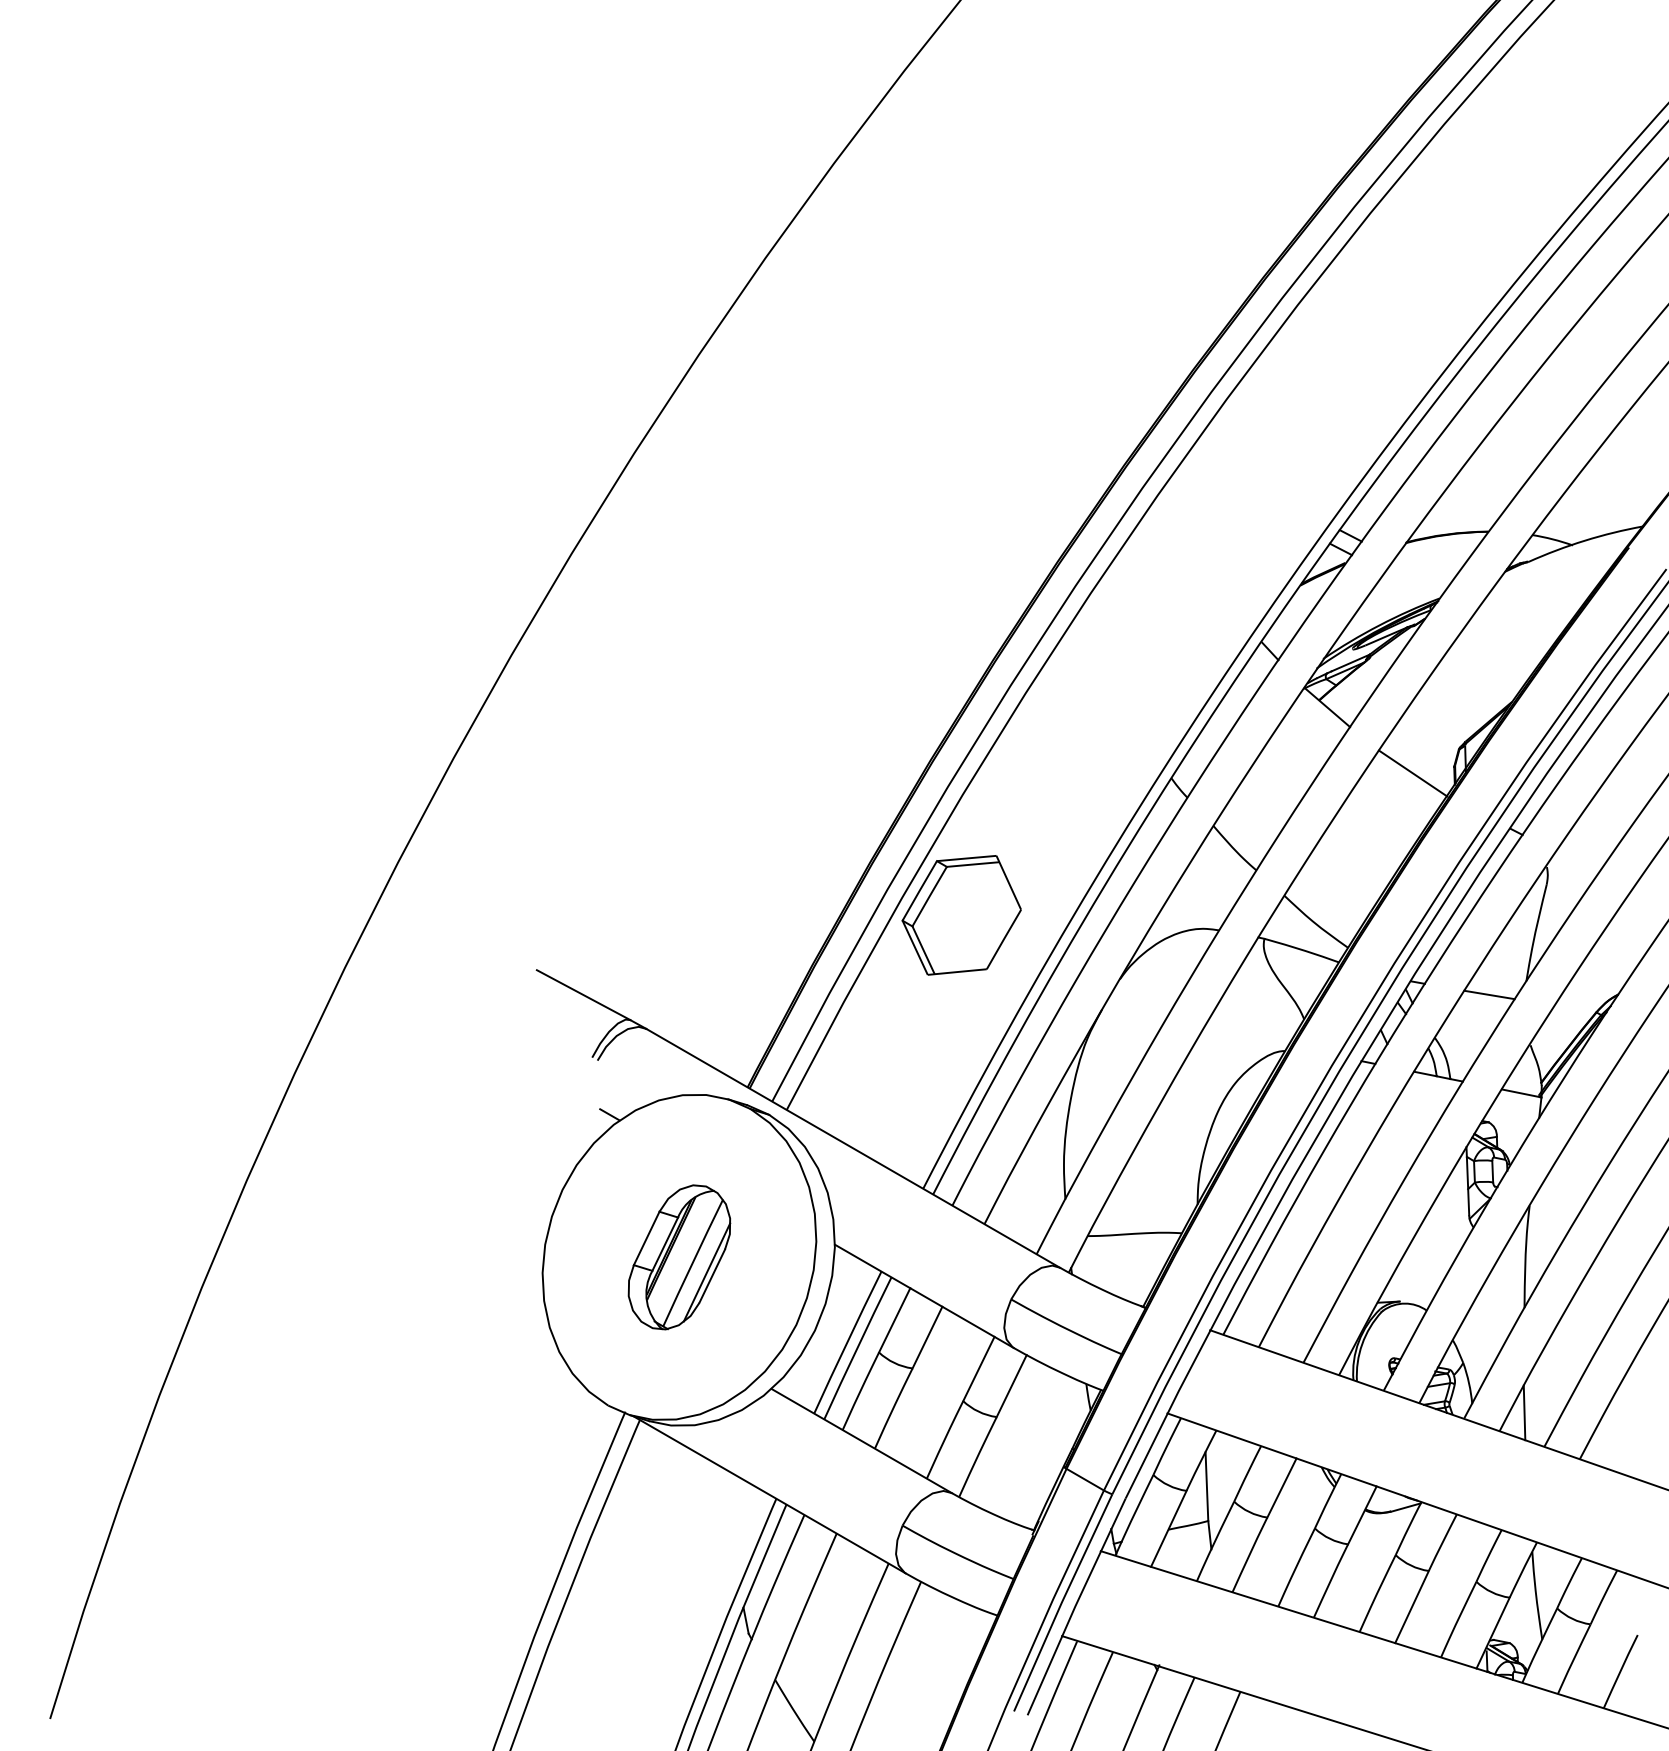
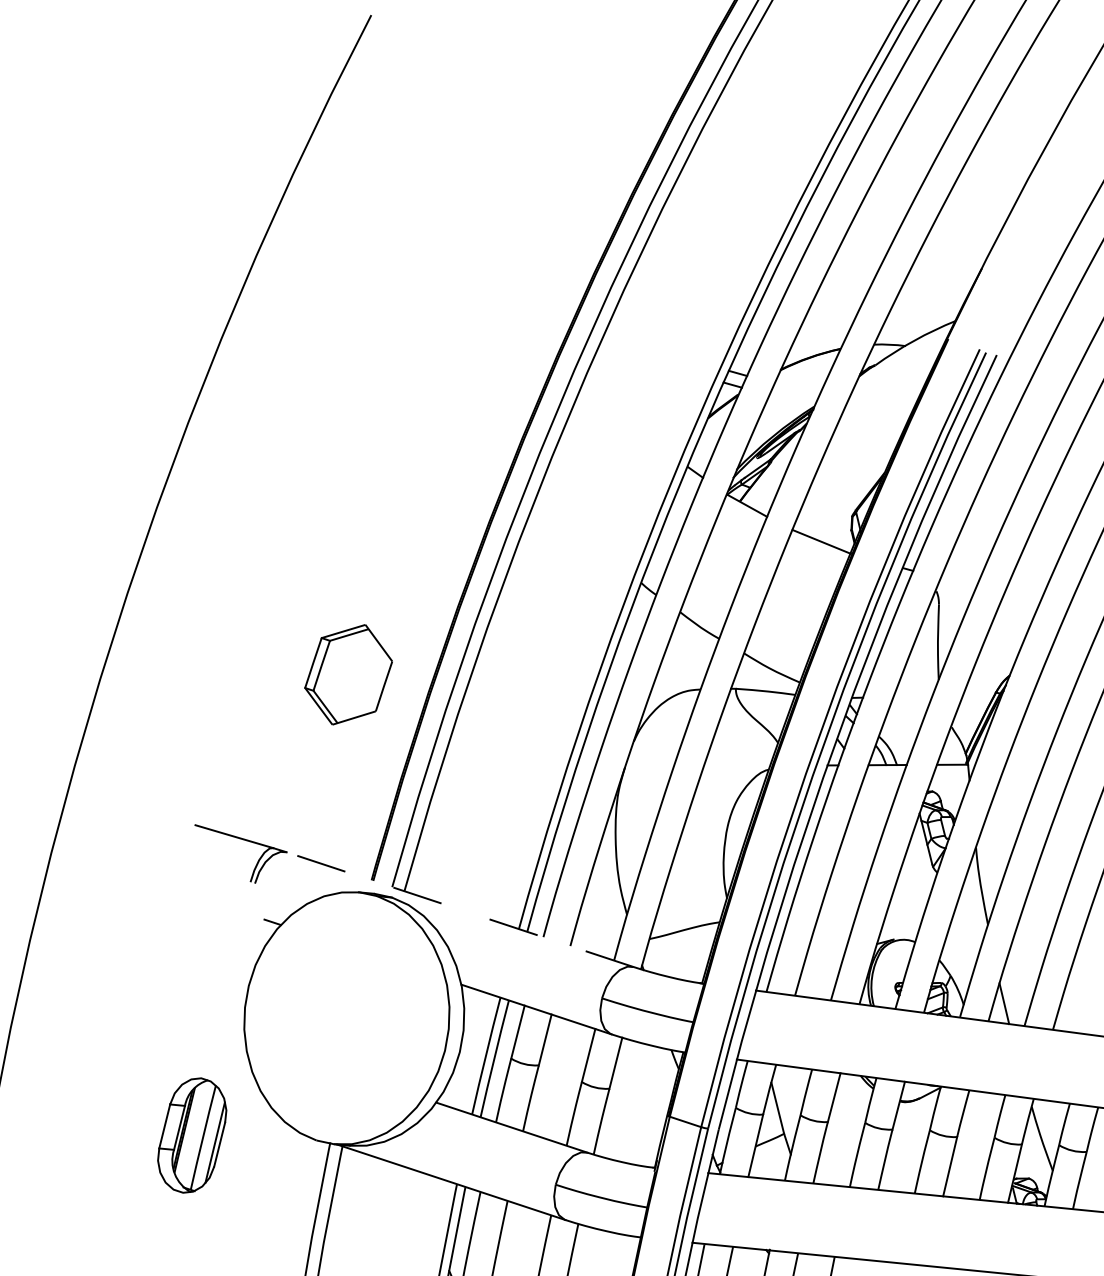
part: (961, 915) -> (348, 675), moved
line: (1489, 994) -> (913, 695), removed
line: (853, 1148) -> (460, 909), solid -> dashed
part: (679, 1257) -> (192, 1135), moved

